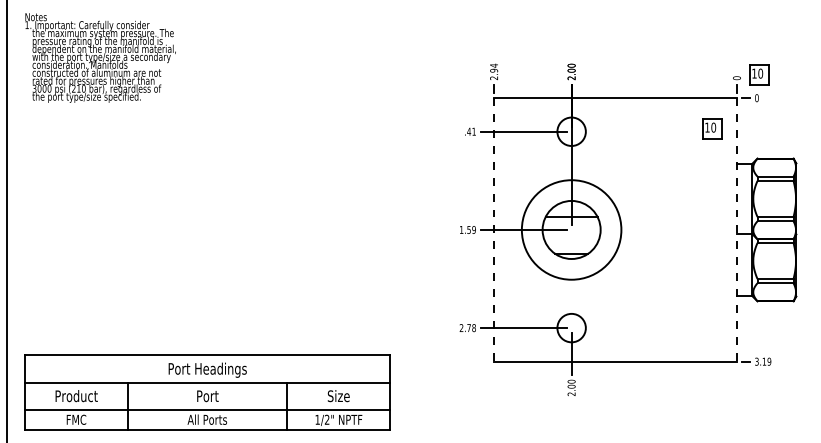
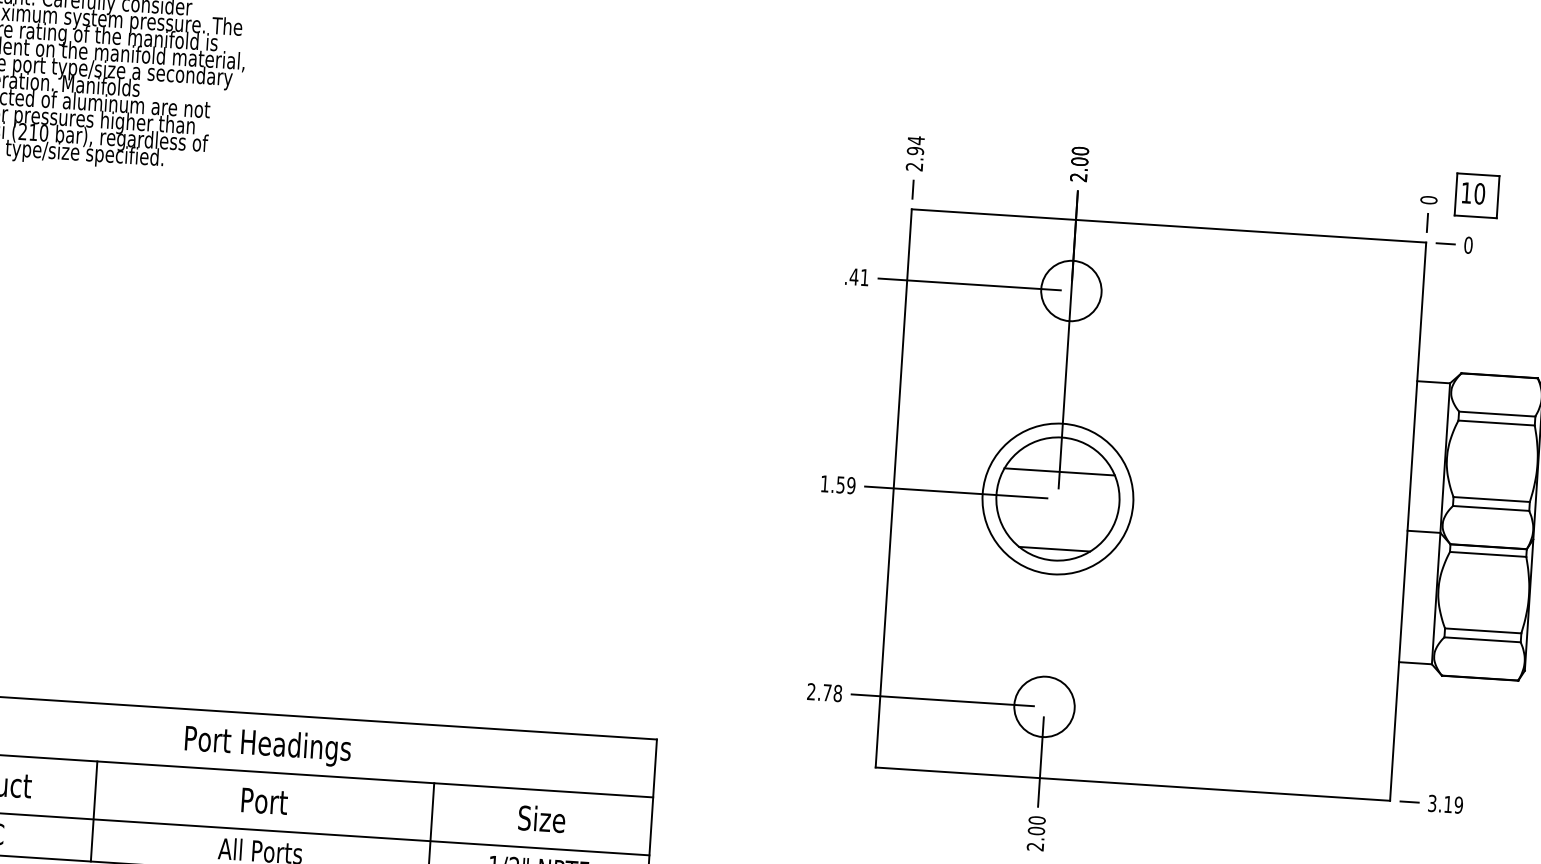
part: (712, 128) -> (1370, 303), removed
line: (494, 229) -> (894, 487), dashed -> solid
circle: (571, 229) -> (1057, 498), size x0.71
line: (736, 229) -> (1407, 520), dashed -> solid

